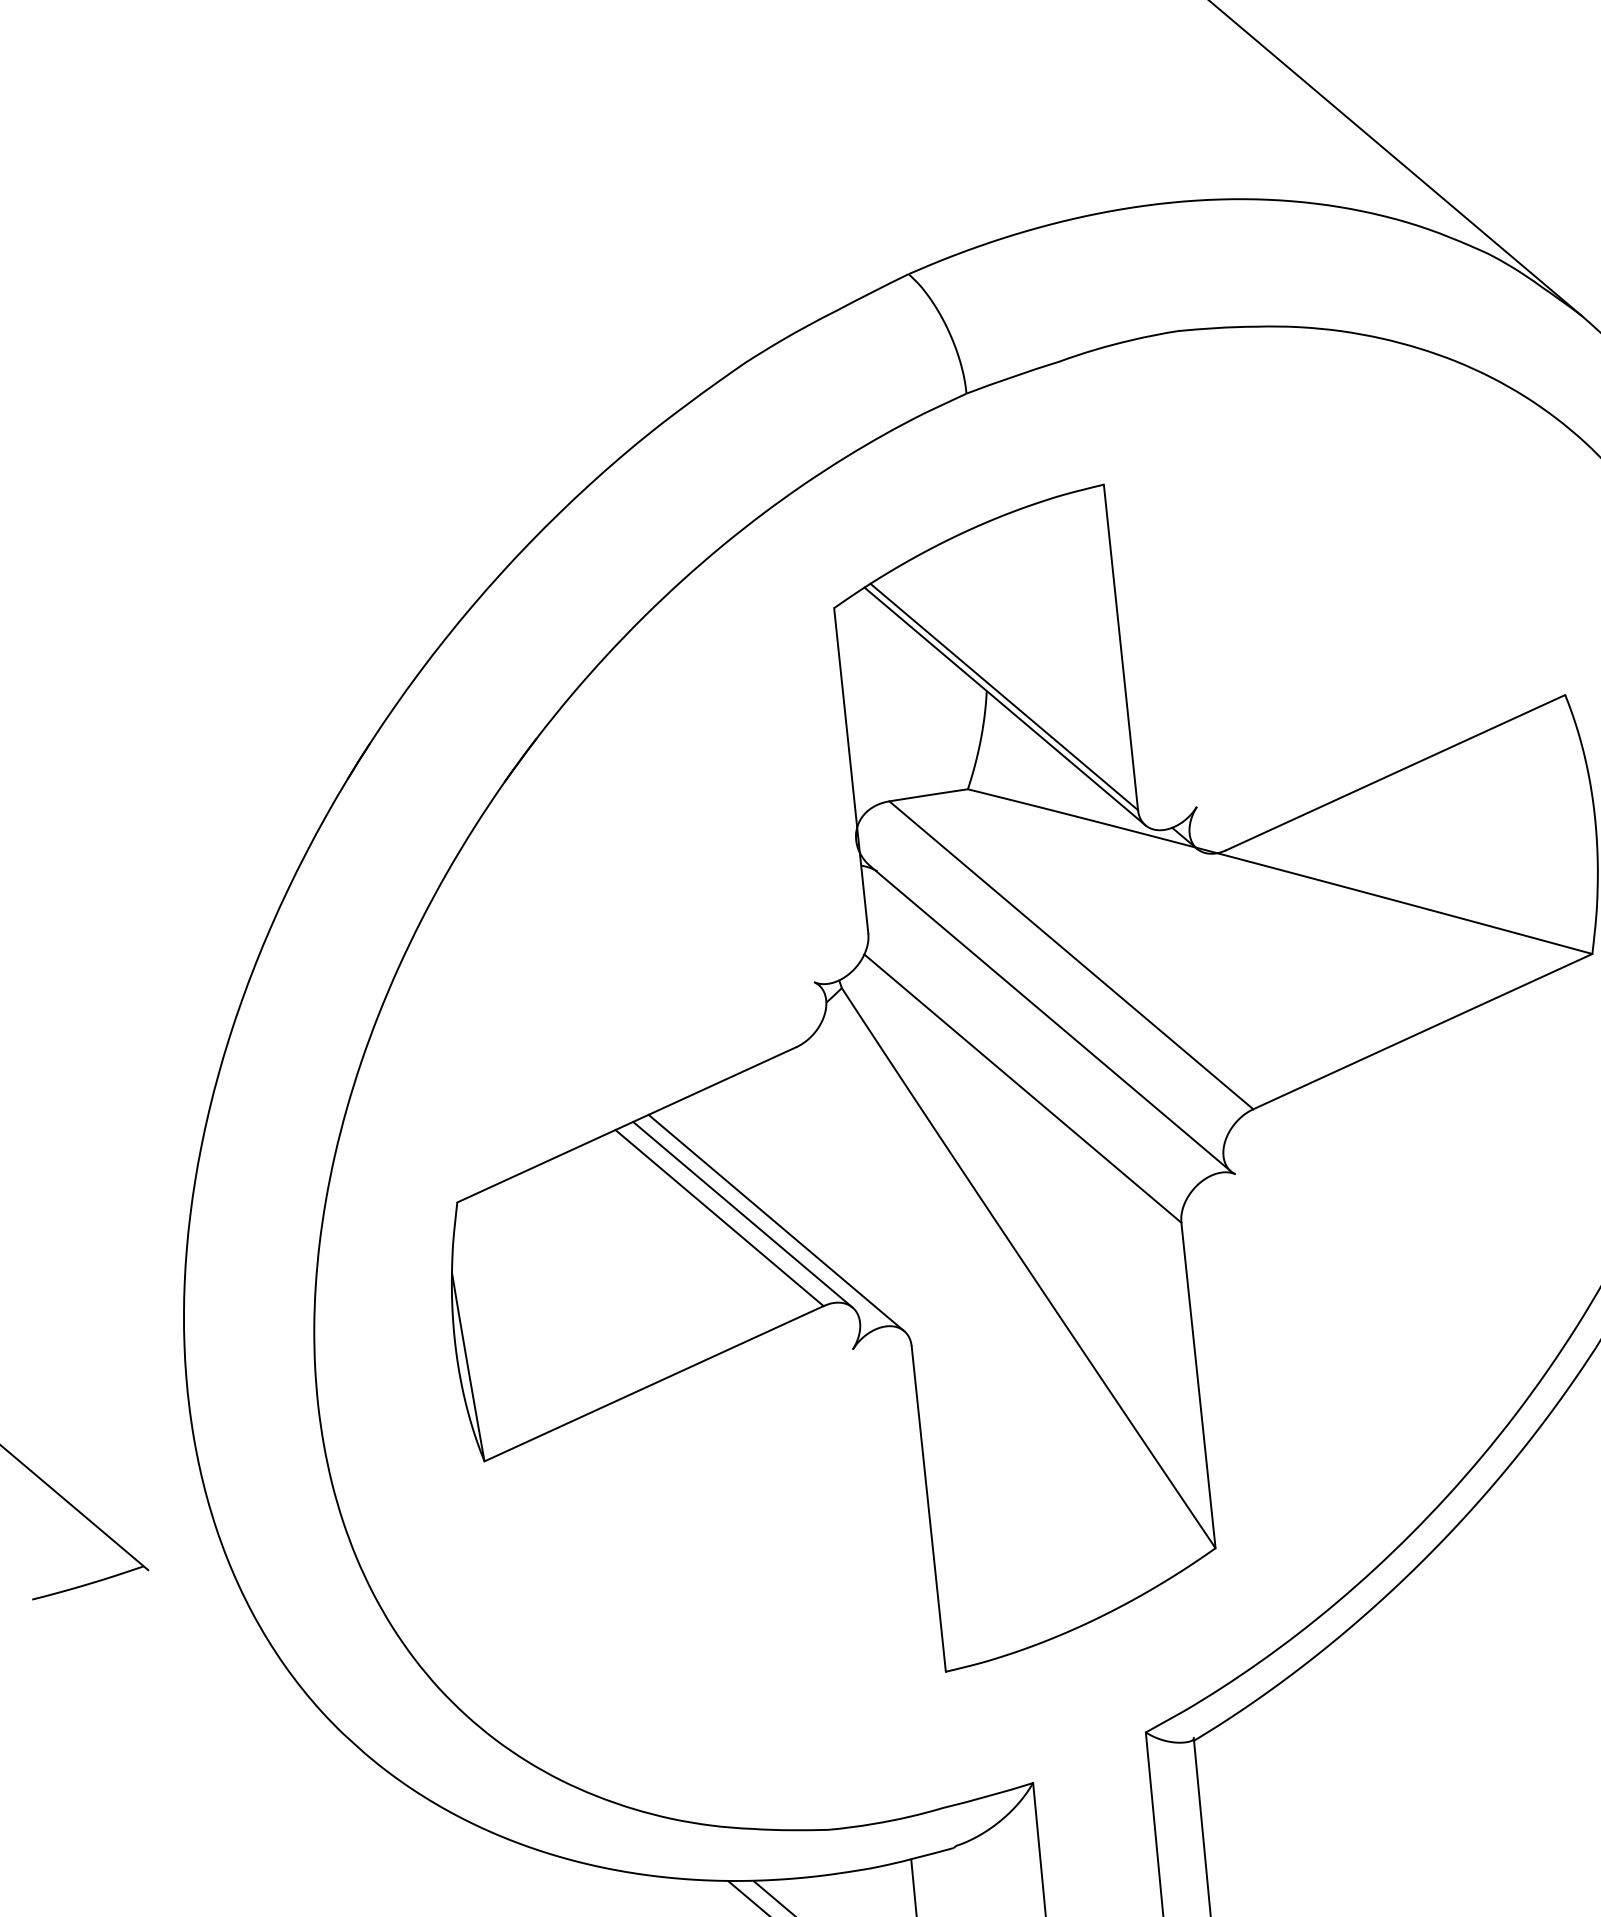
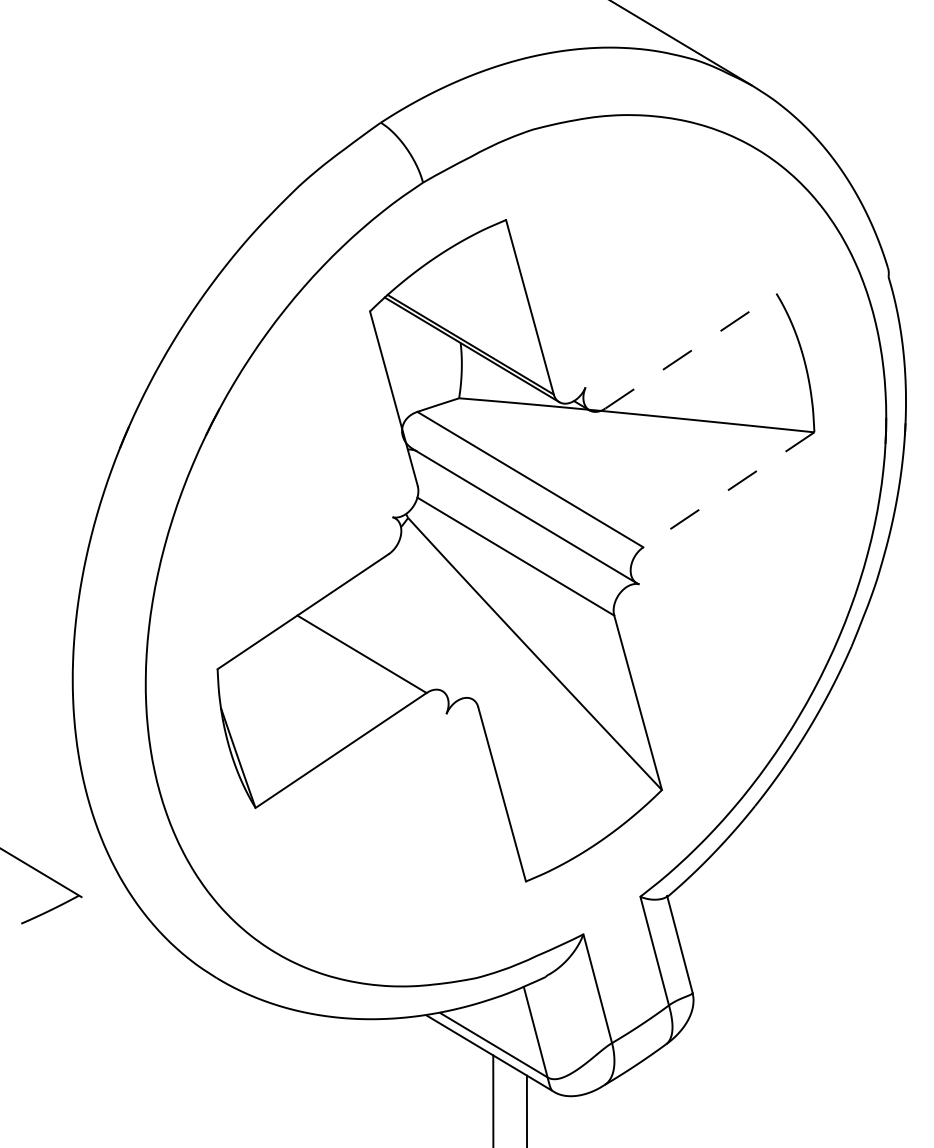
line: (1396, 771) -> (691, 350), solid -> dashed
line: (1421, 1032) -> (728, 490), solid -> dashed
line: (742, 1214) -> (374, 650), removed
line: (776, 1222) -> (393, 651), removed

